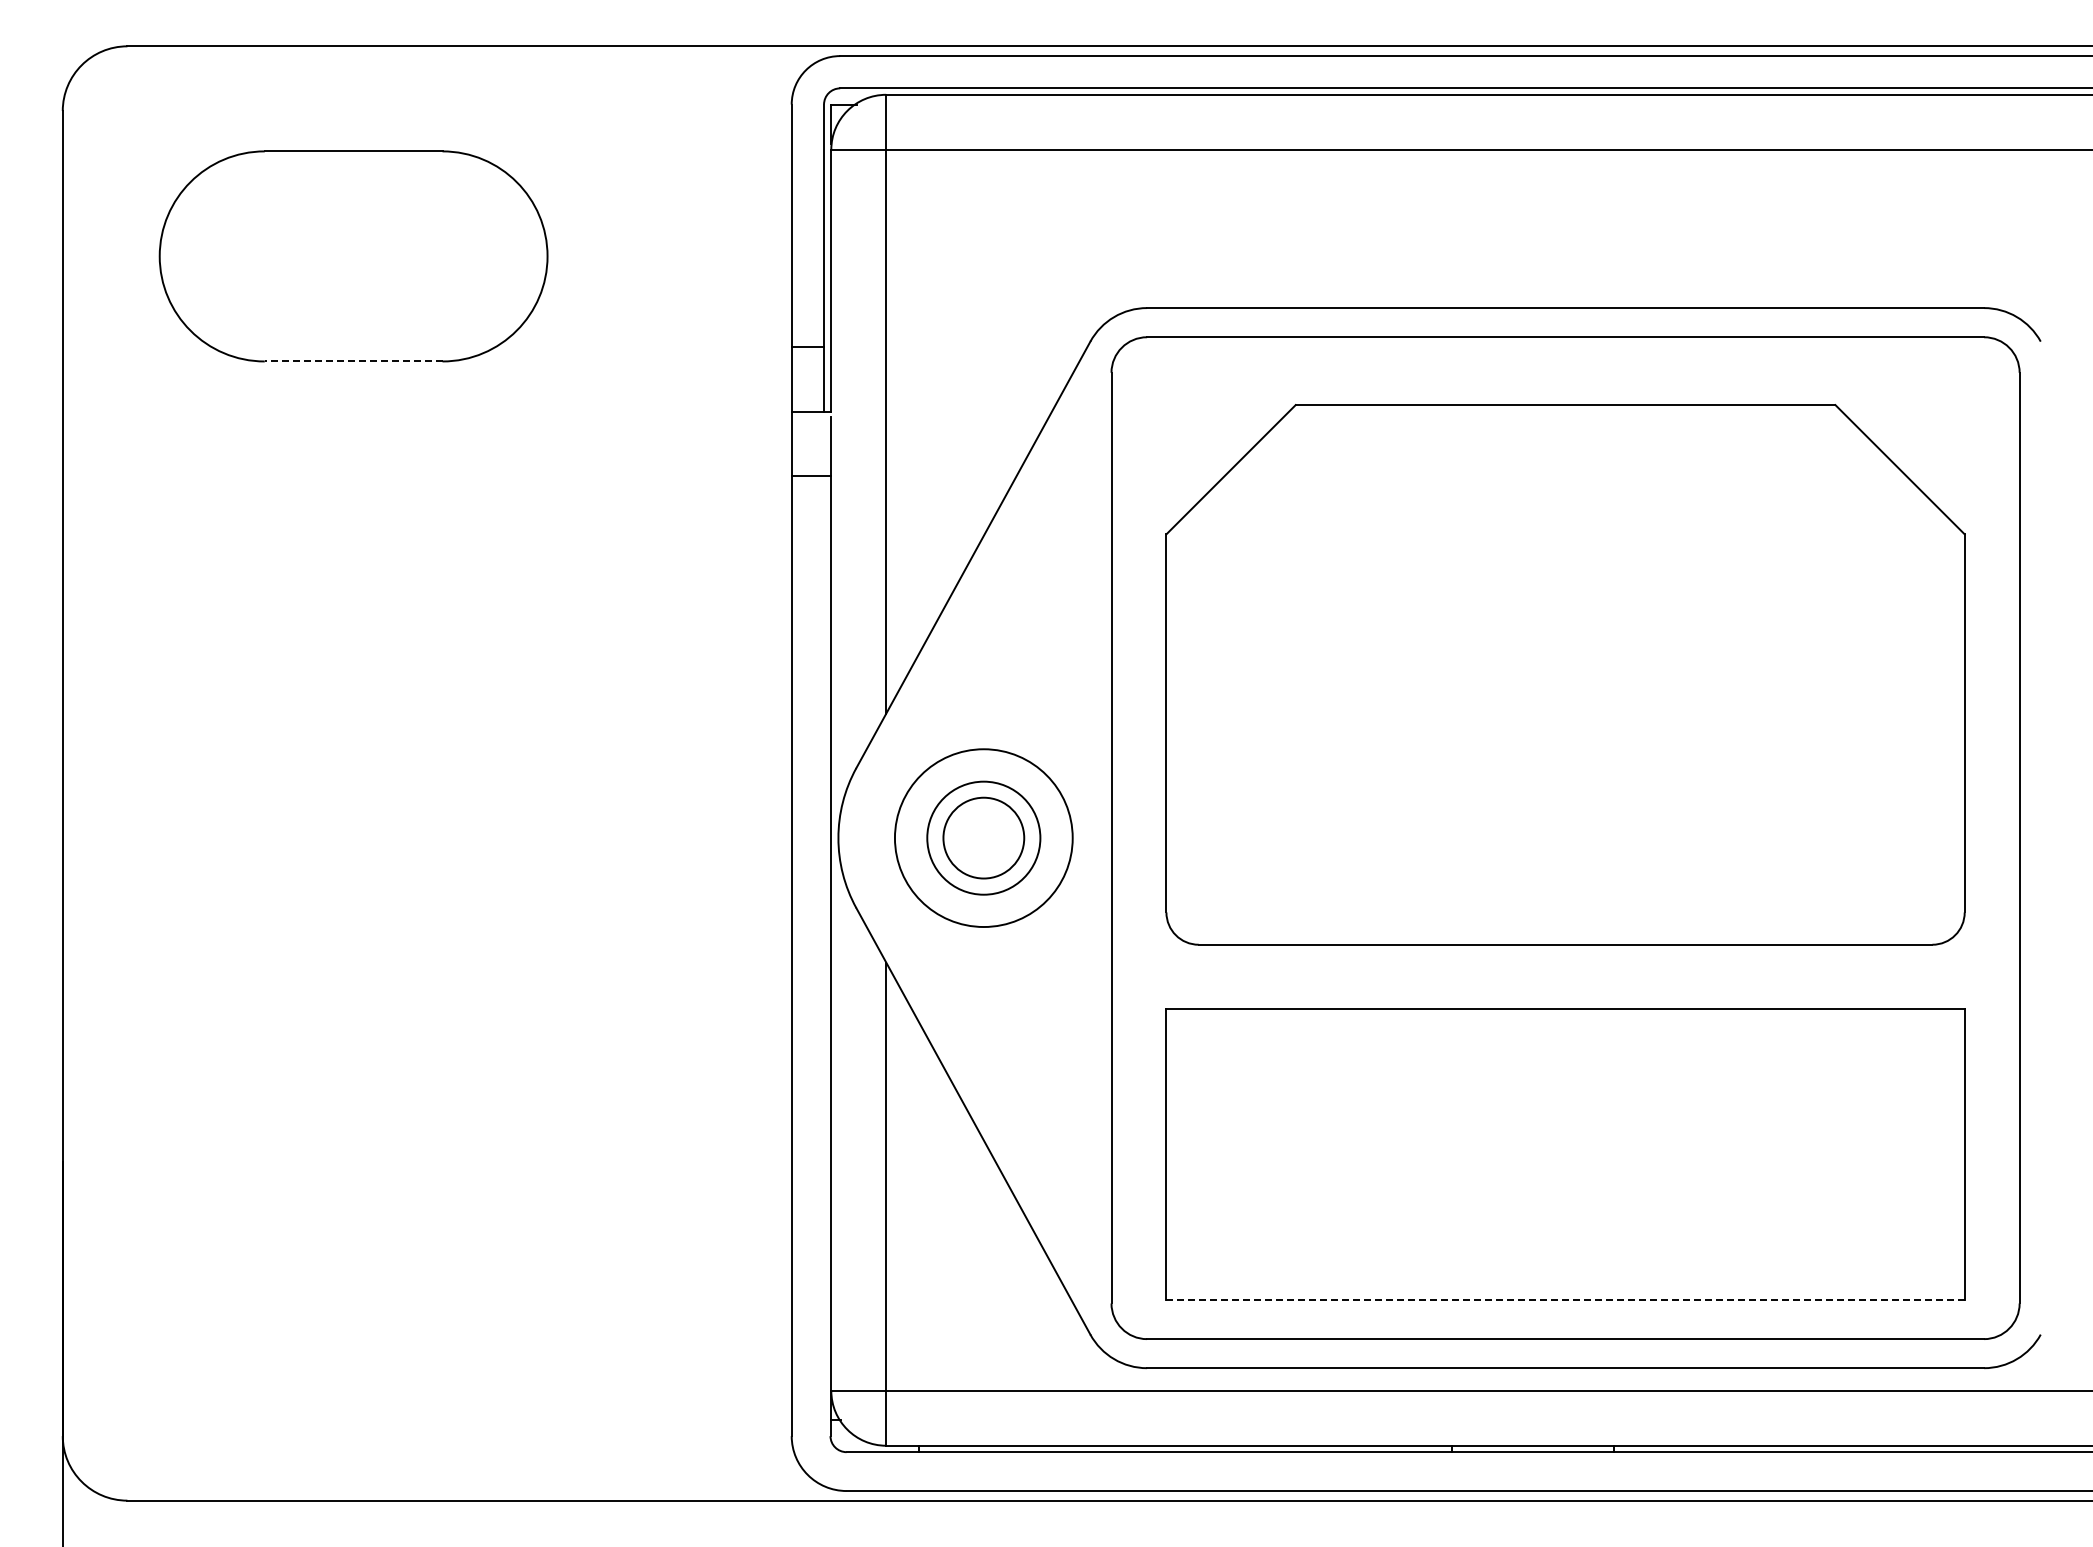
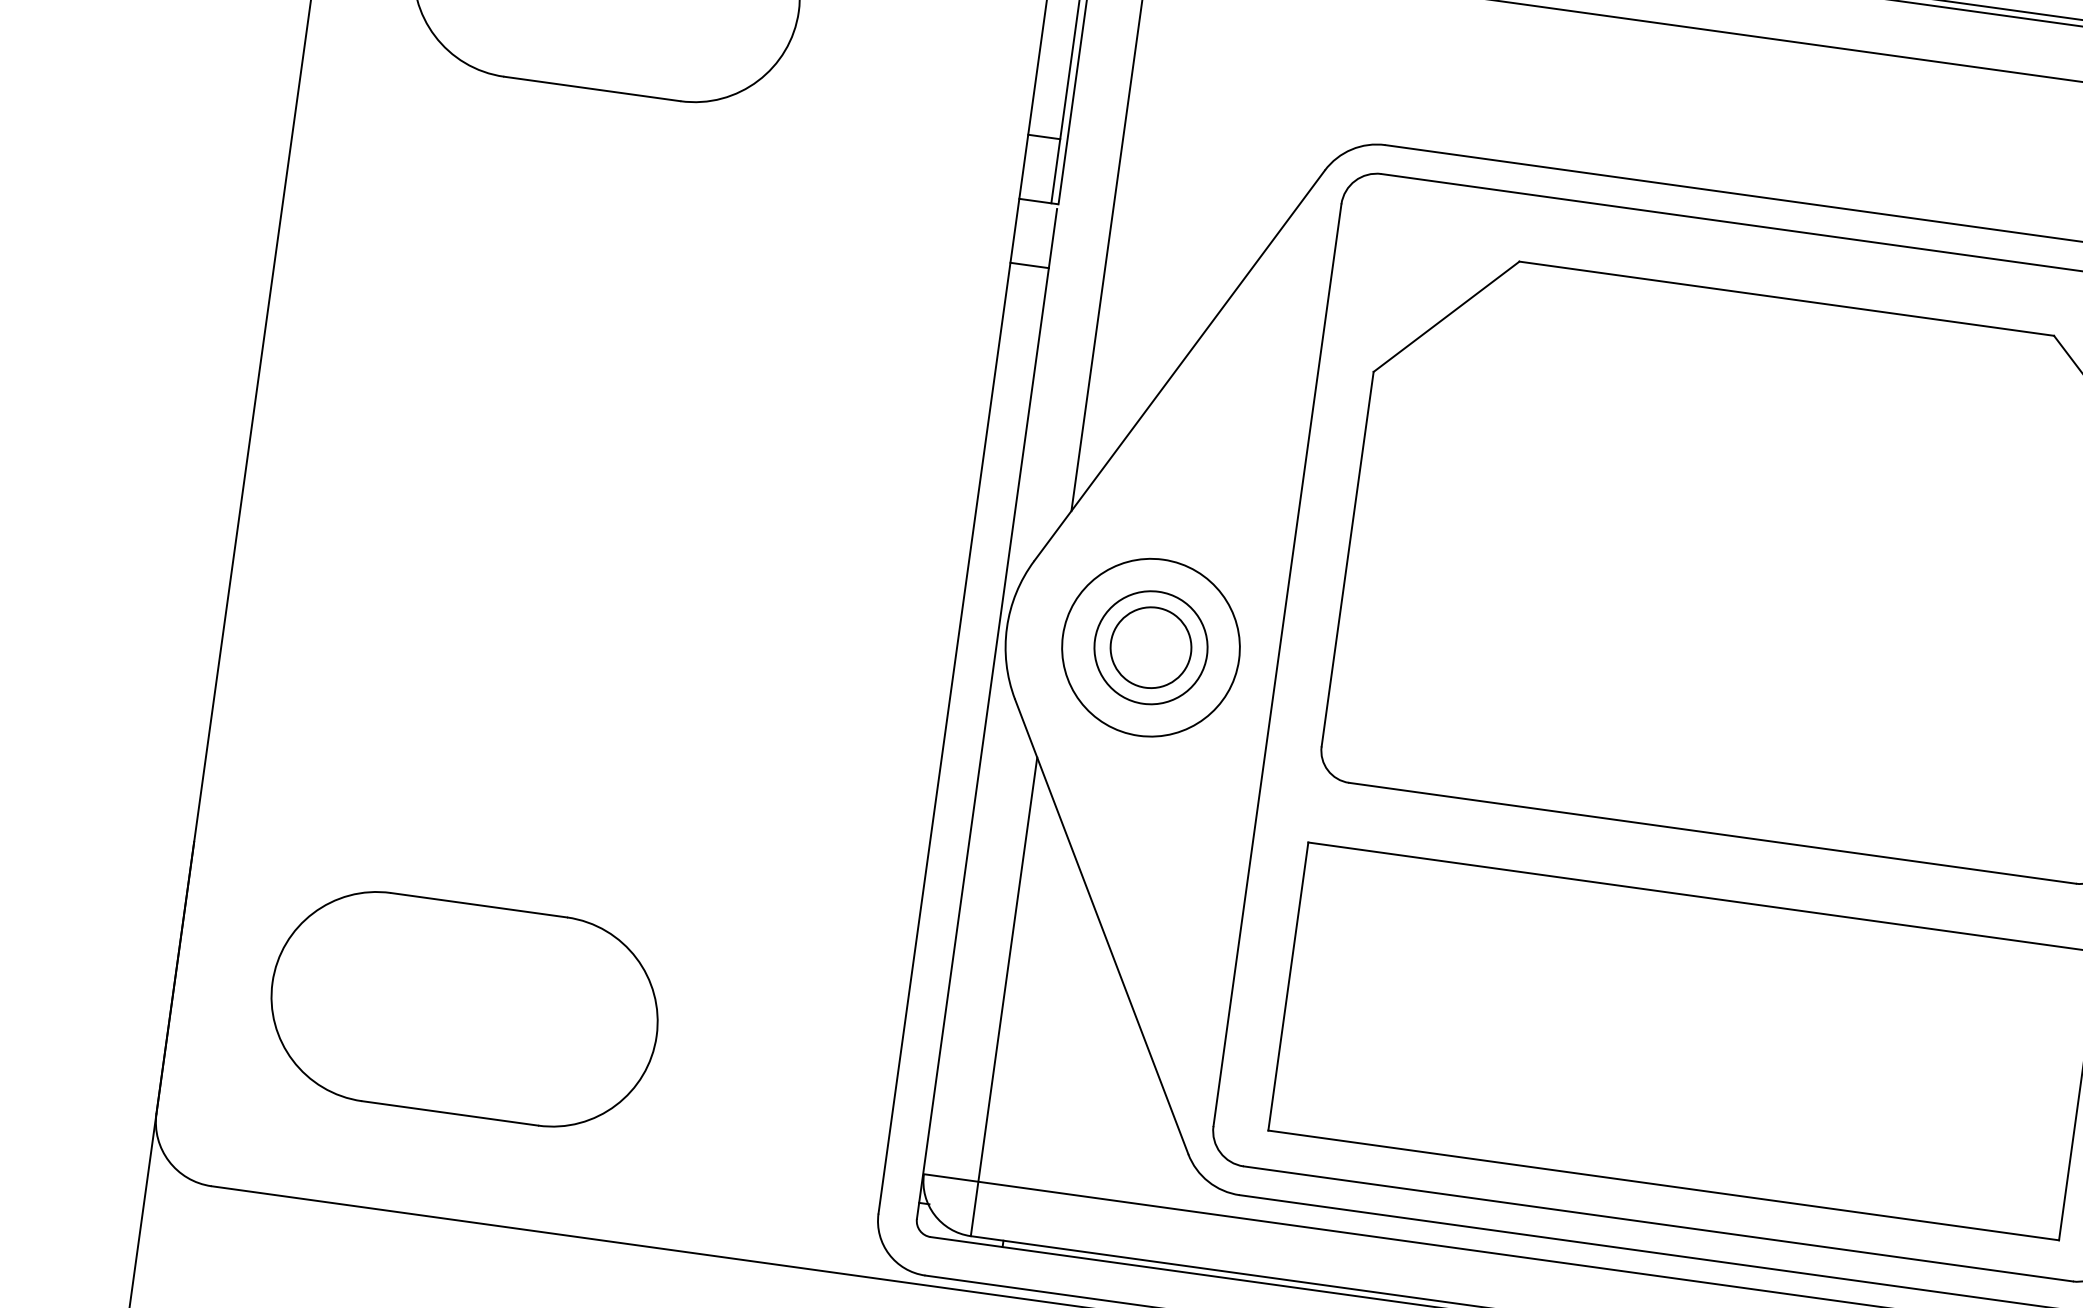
line: (353, 361) -> (592, 88), dashed -> solid
part: (353, 1290) -> (464, 1009), added
line: (1566, 1300) -> (1664, 1185), dashed -> solid

